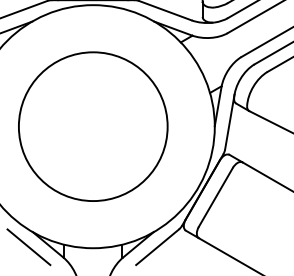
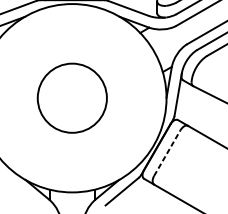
circle: (92, 126) -> (71, 98), size x0.6
line: (216, 197) -> (167, 153), solid -> dashed
line: (28, 247) -> (22, 191), removed

